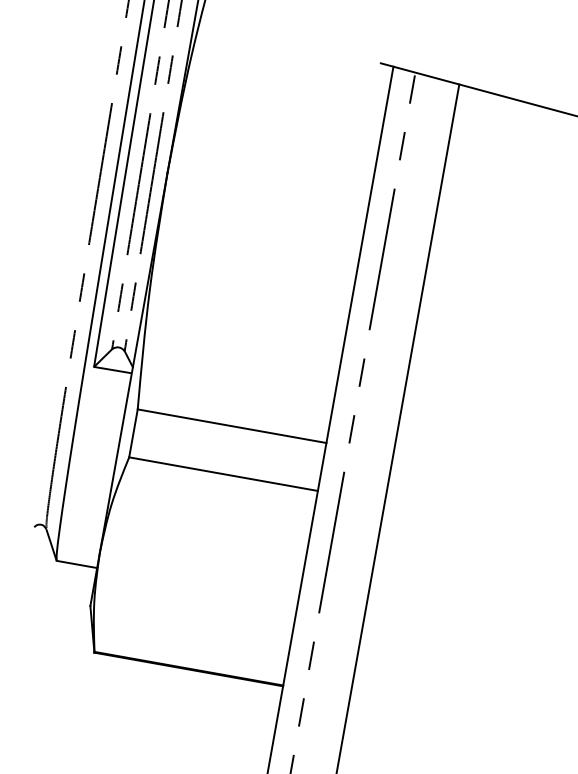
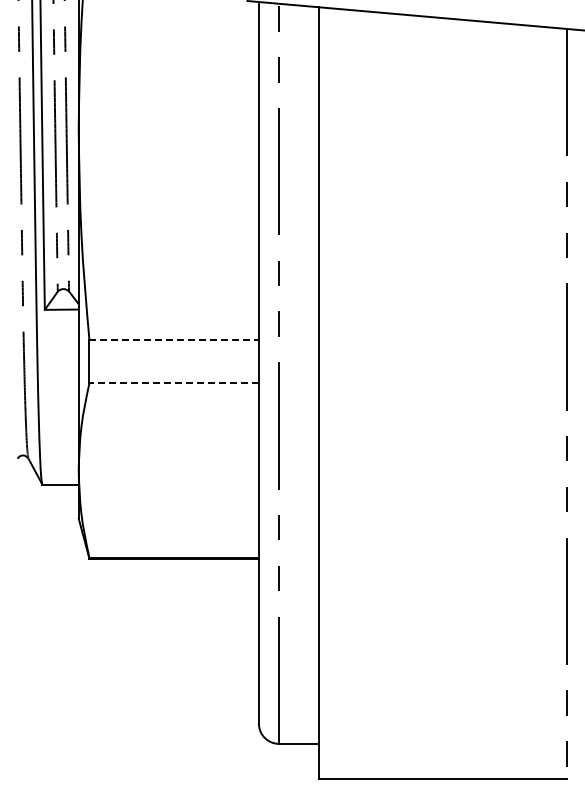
line: (232, 426) -> (174, 340), solid -> dashed
line: (223, 474) -> (174, 383), solid -> dashed

